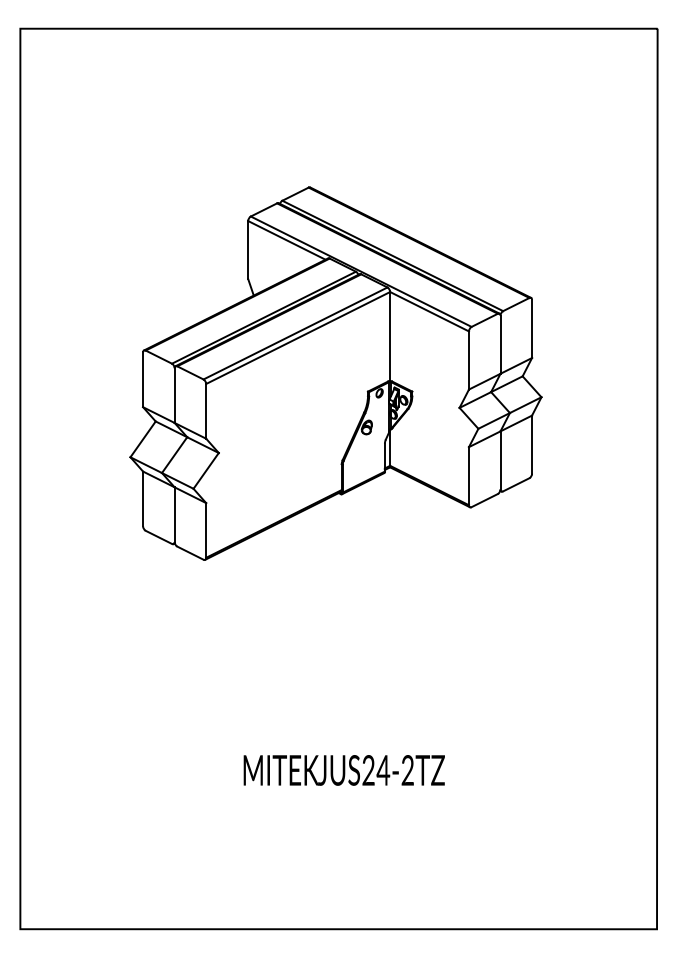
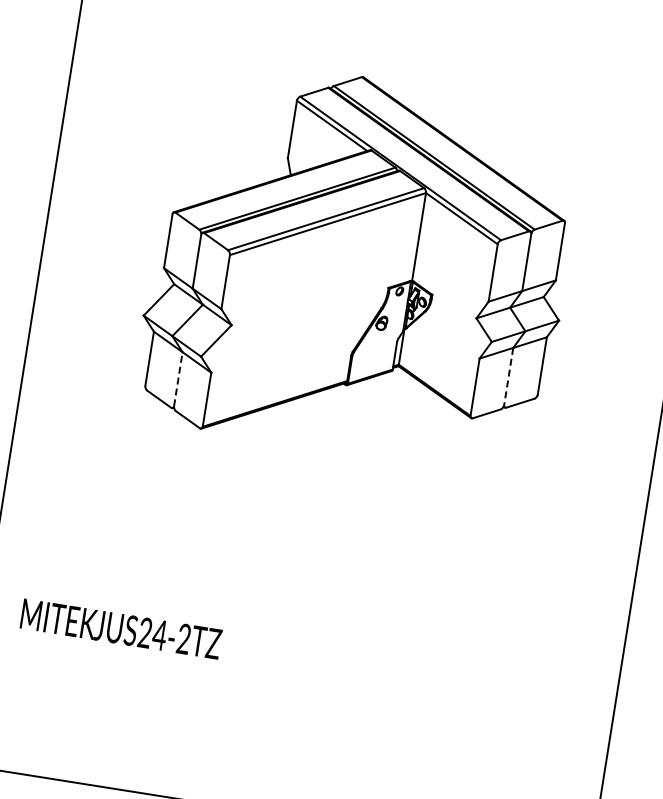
line: (500, 460) -> (508, 376), solid -> dashed
line: (174, 514) -> (178, 379), solid -> dashed
text: (343, 770) -> (120, 629), moved

